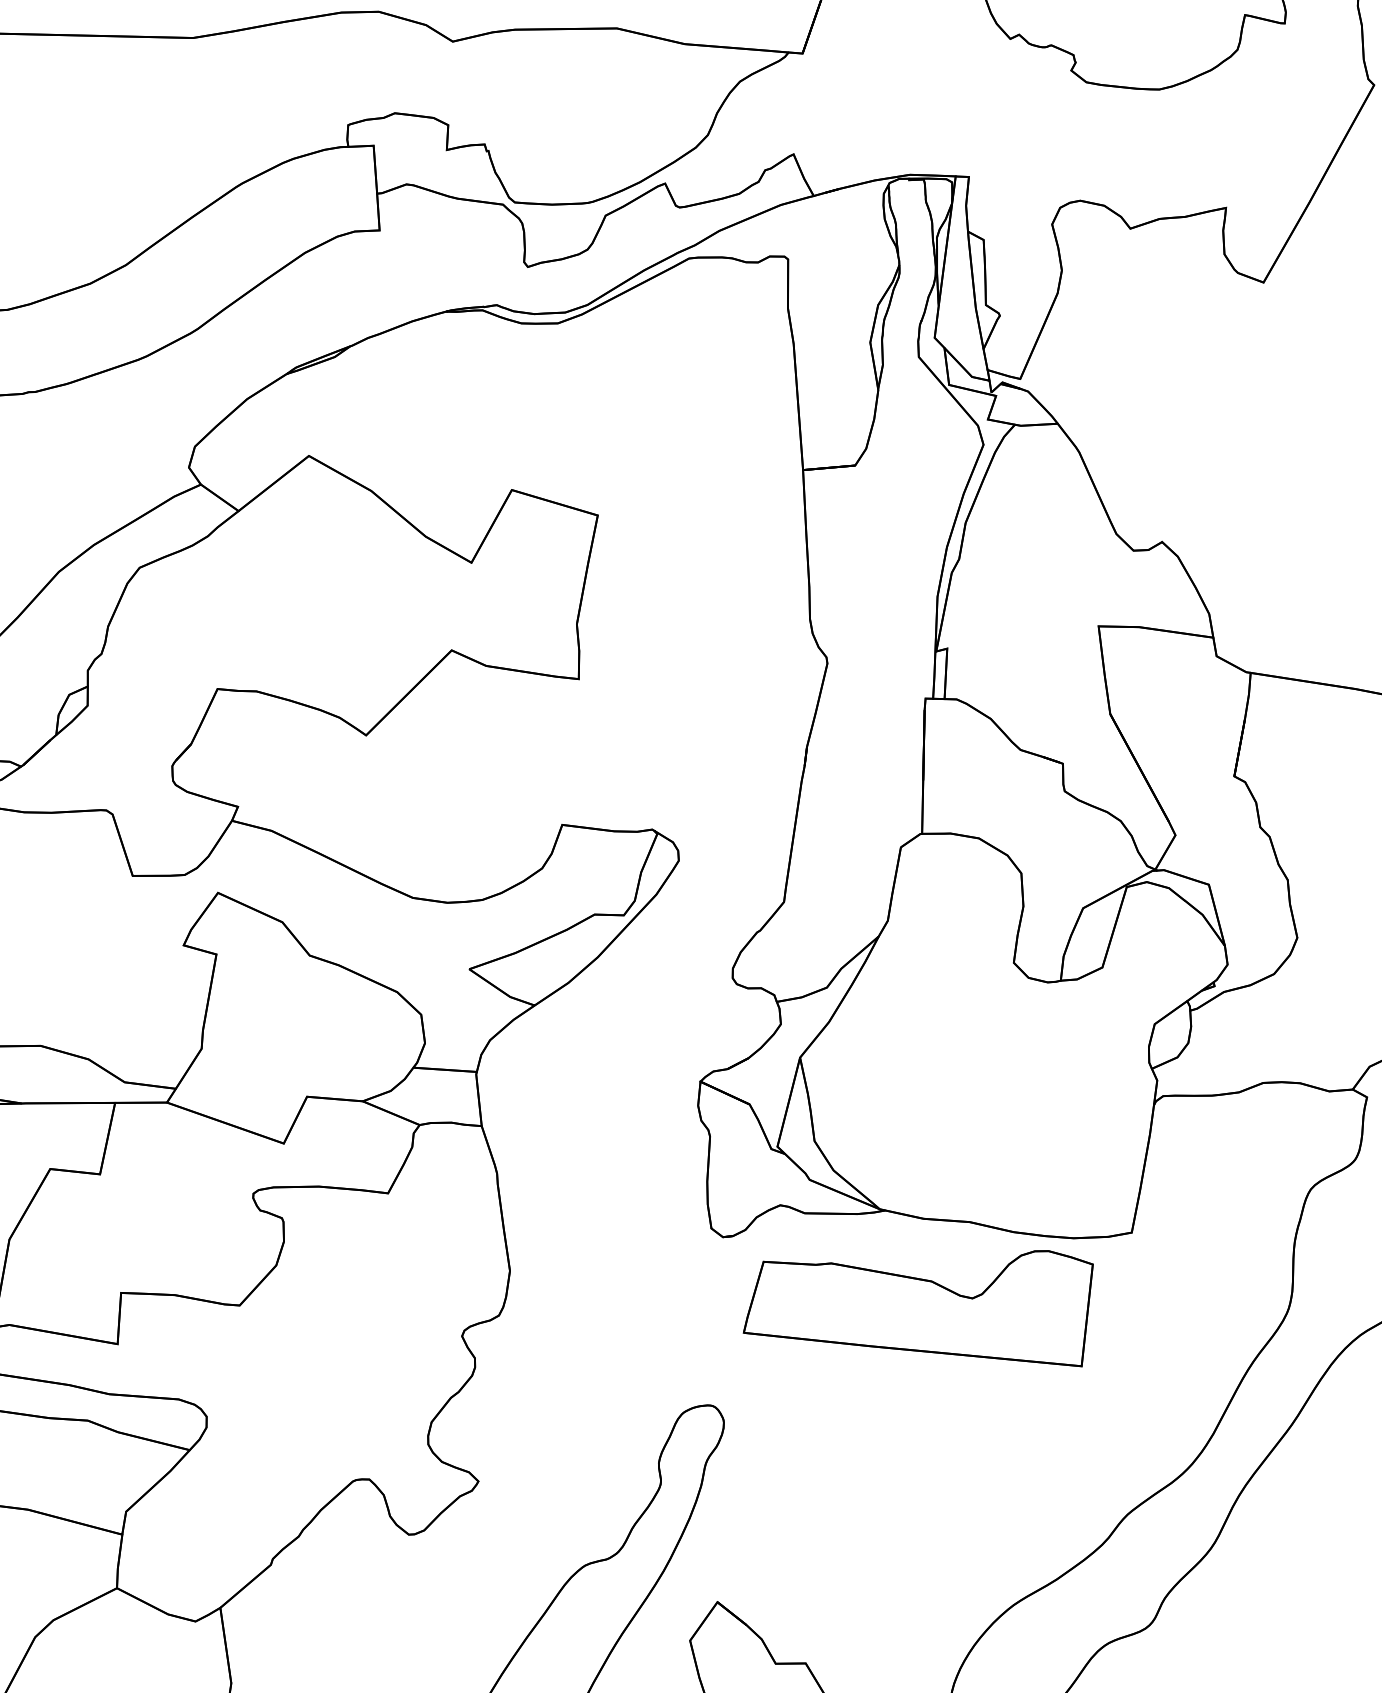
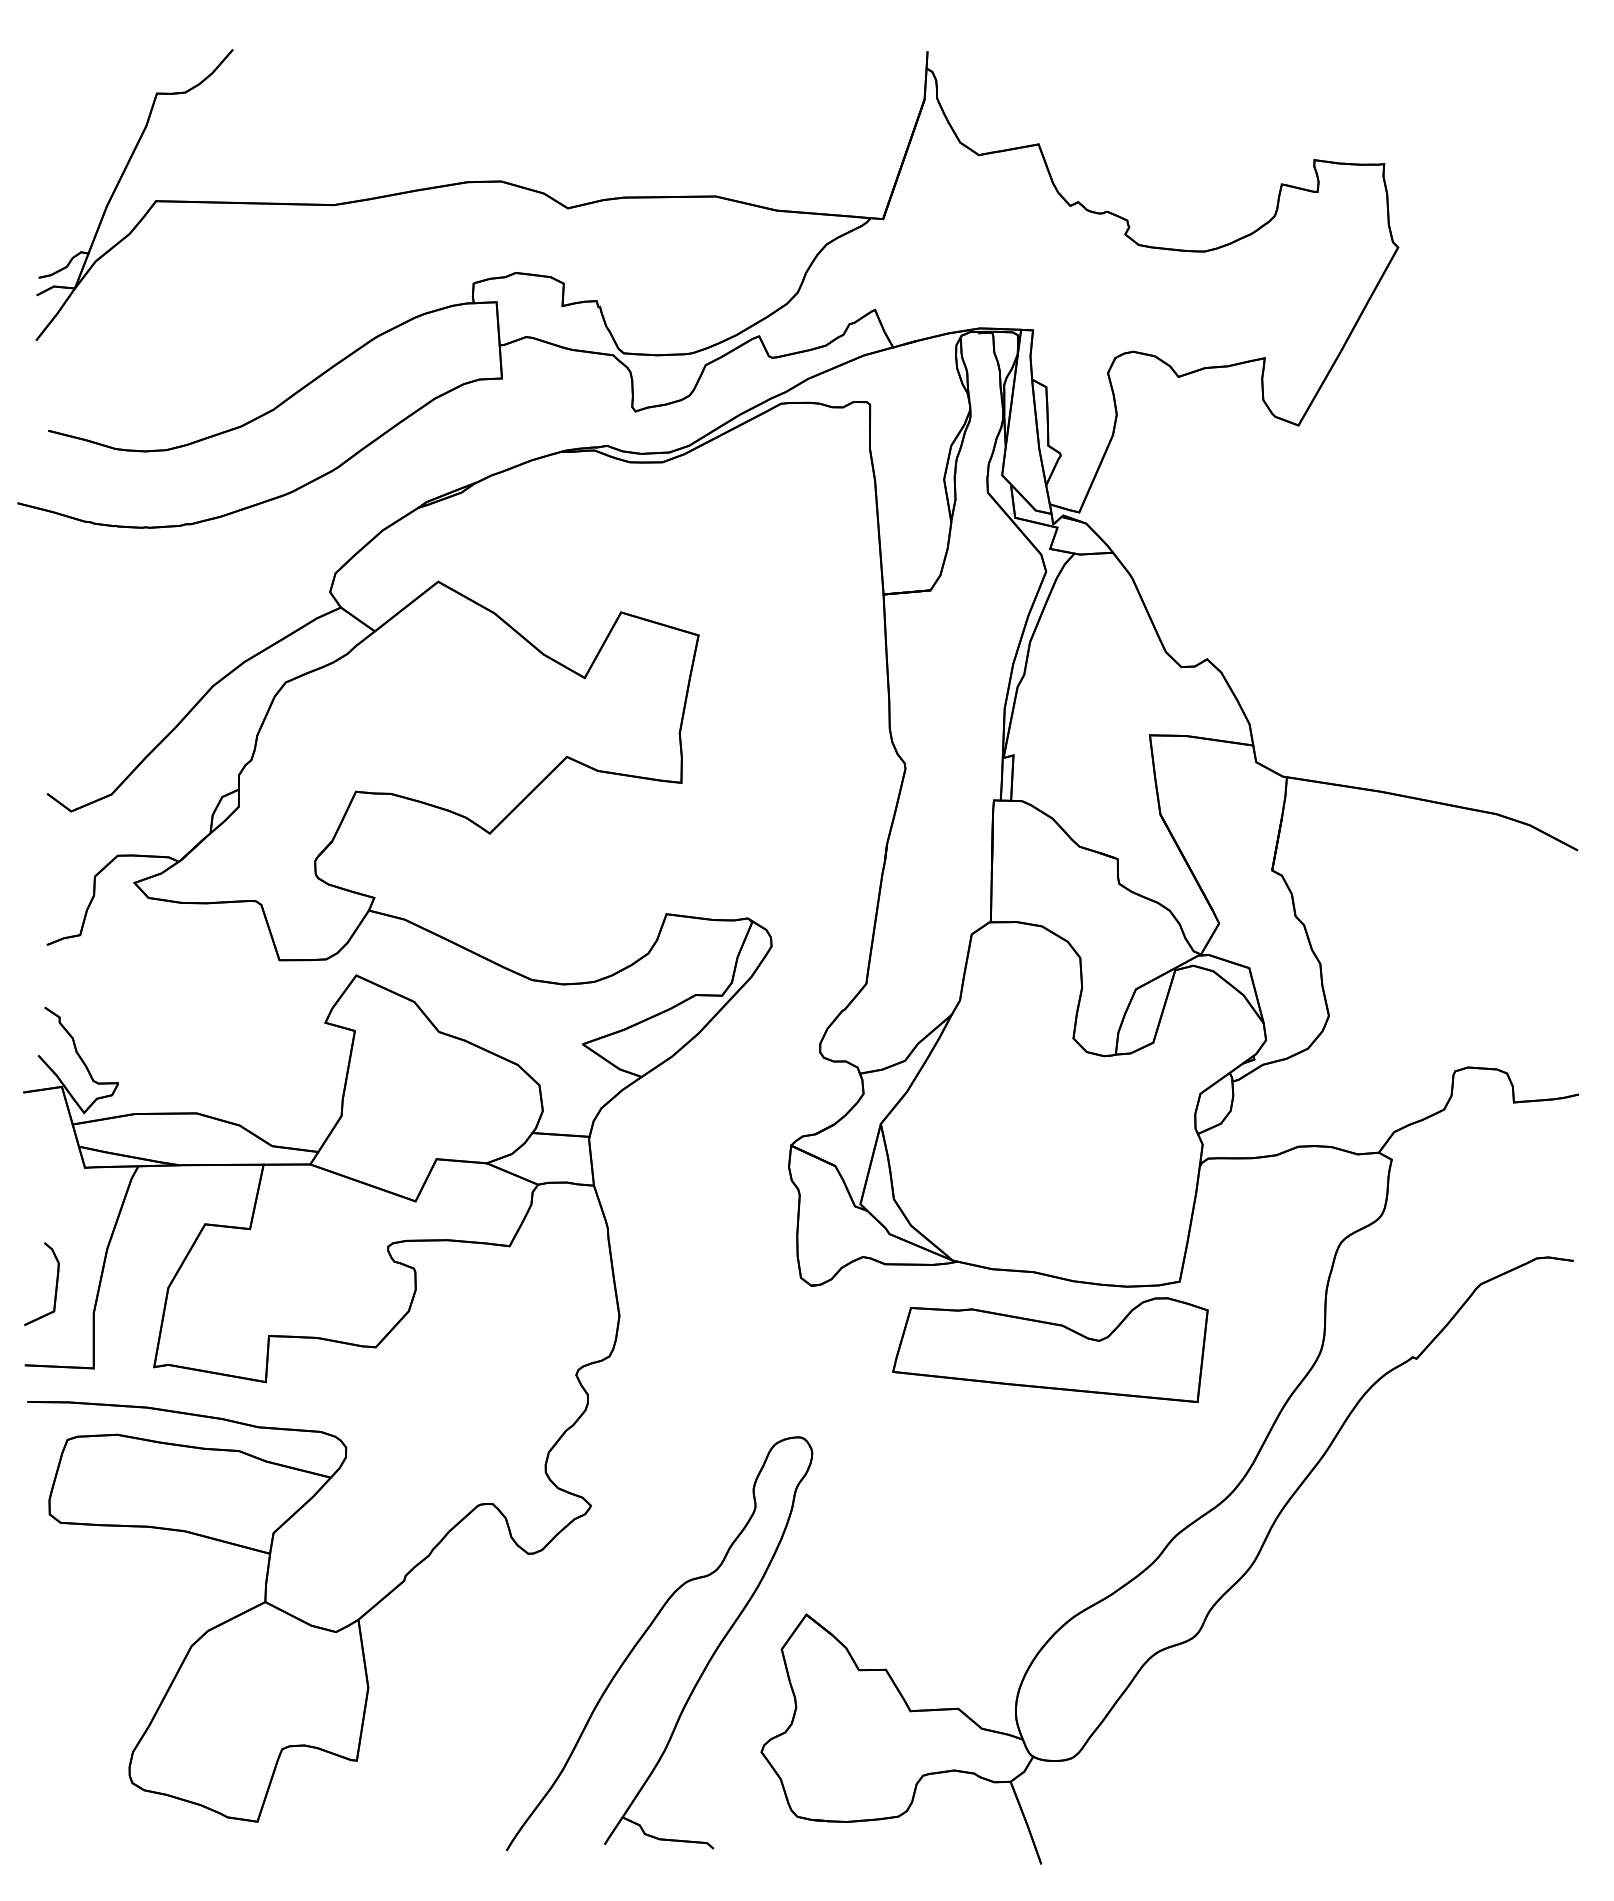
part: (918, 1307) -> (1050, 1349), moved

